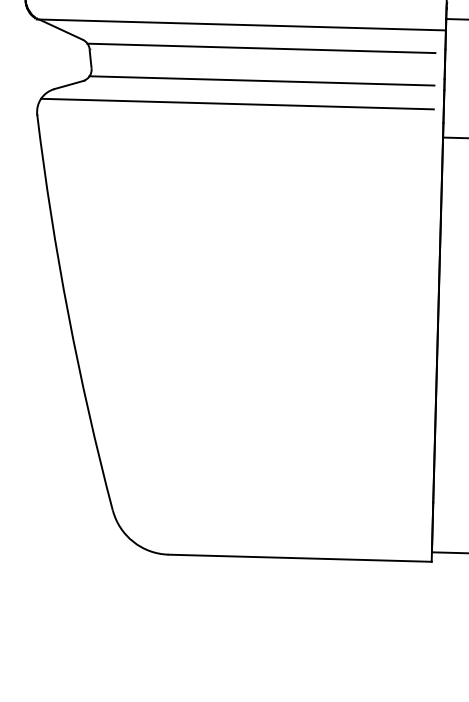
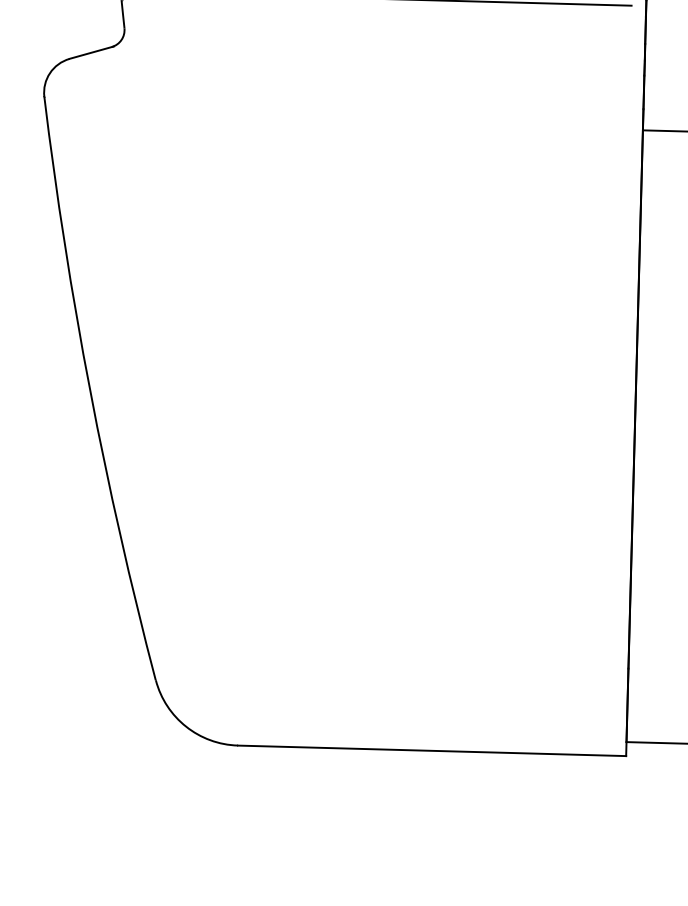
line: (261, 80) -> (375, 46), removed
line: (237, 103) -> (339, 80), removed

